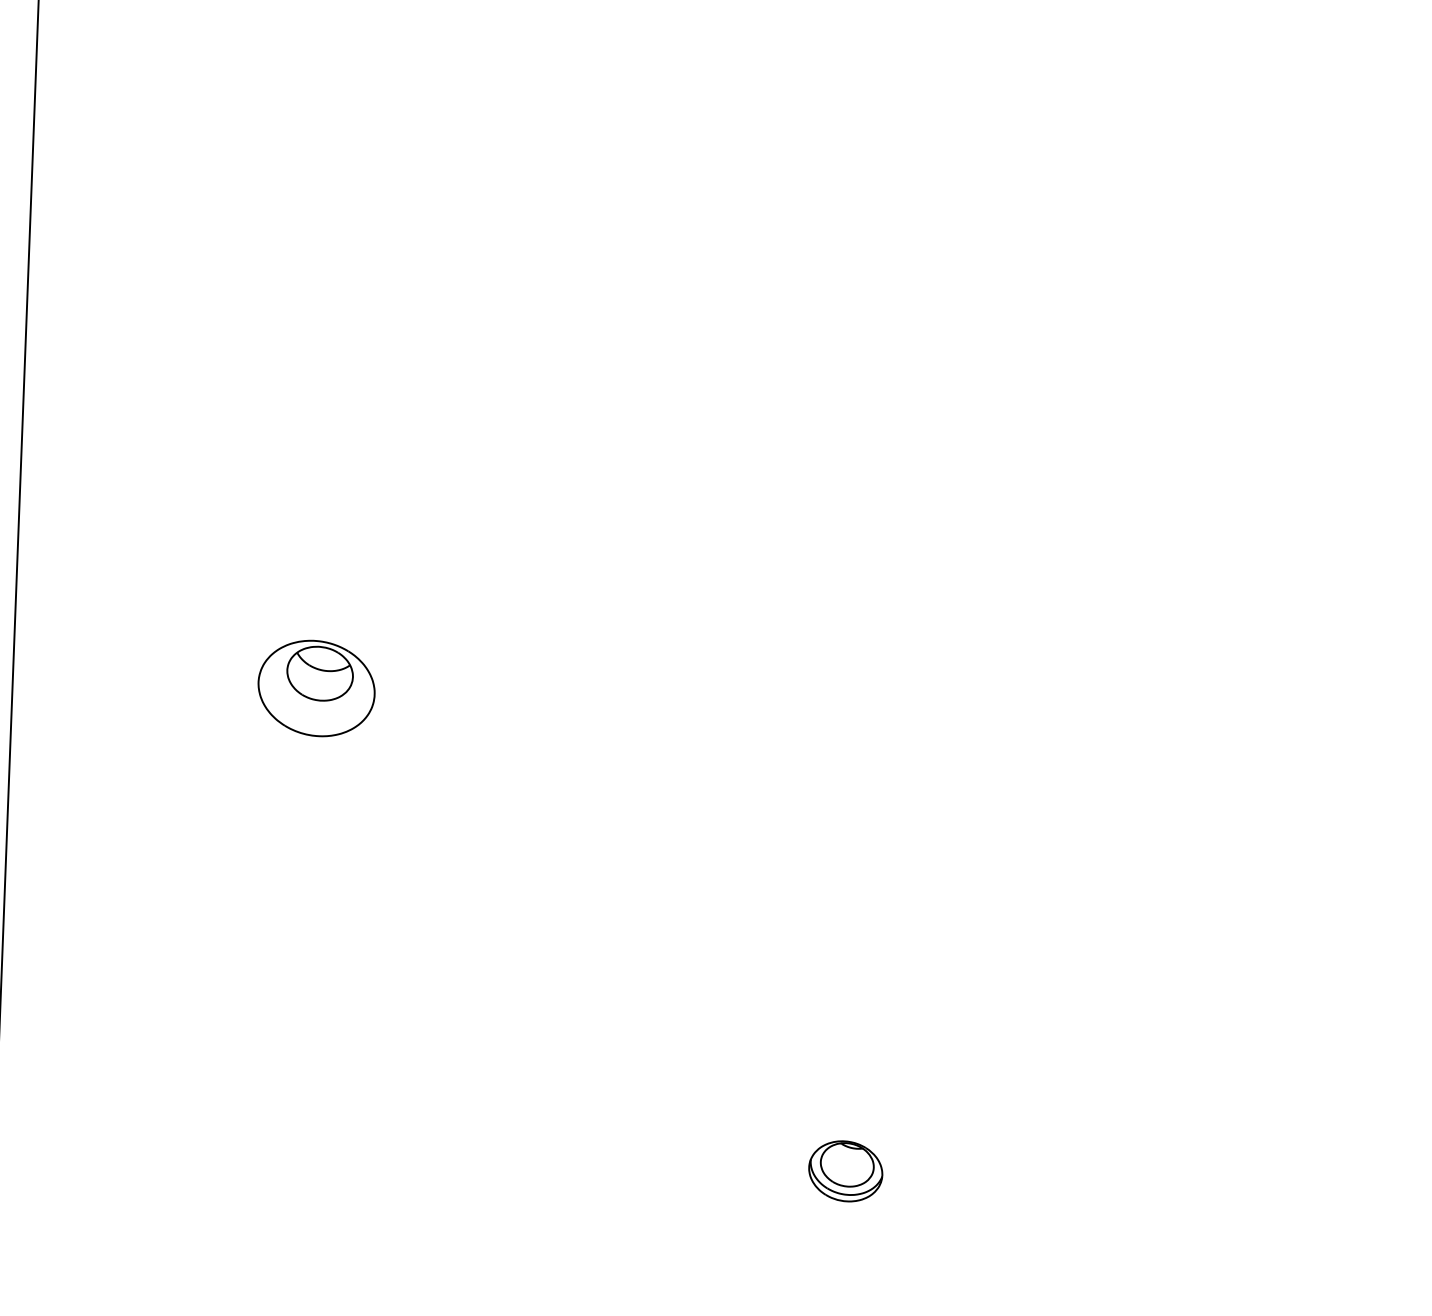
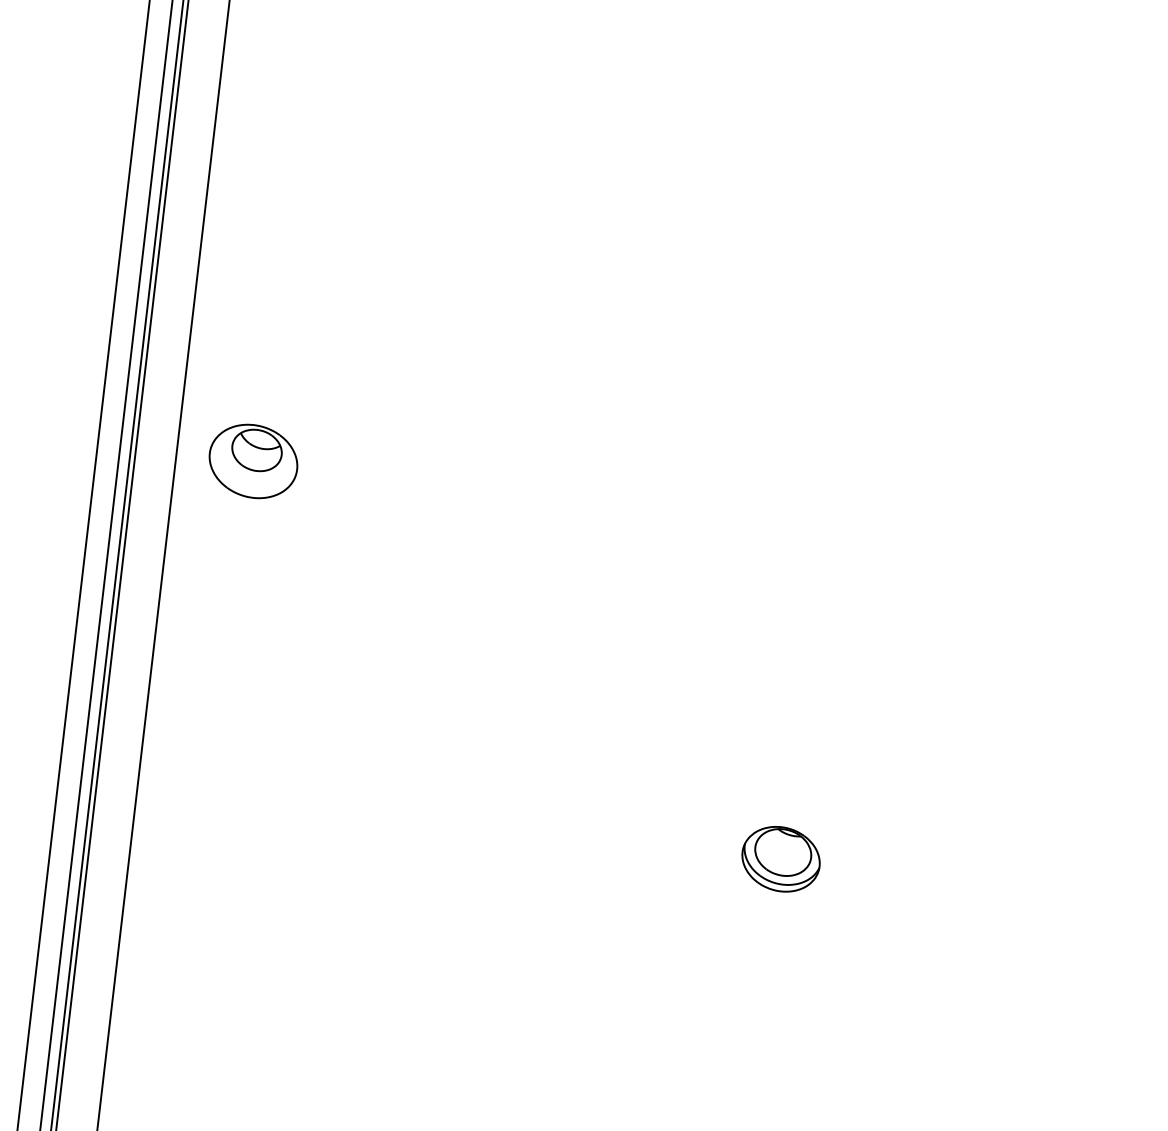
part: (316, 688) -> (253, 461), moved
part: (845, 1171) -> (780, 859), size x1.4

